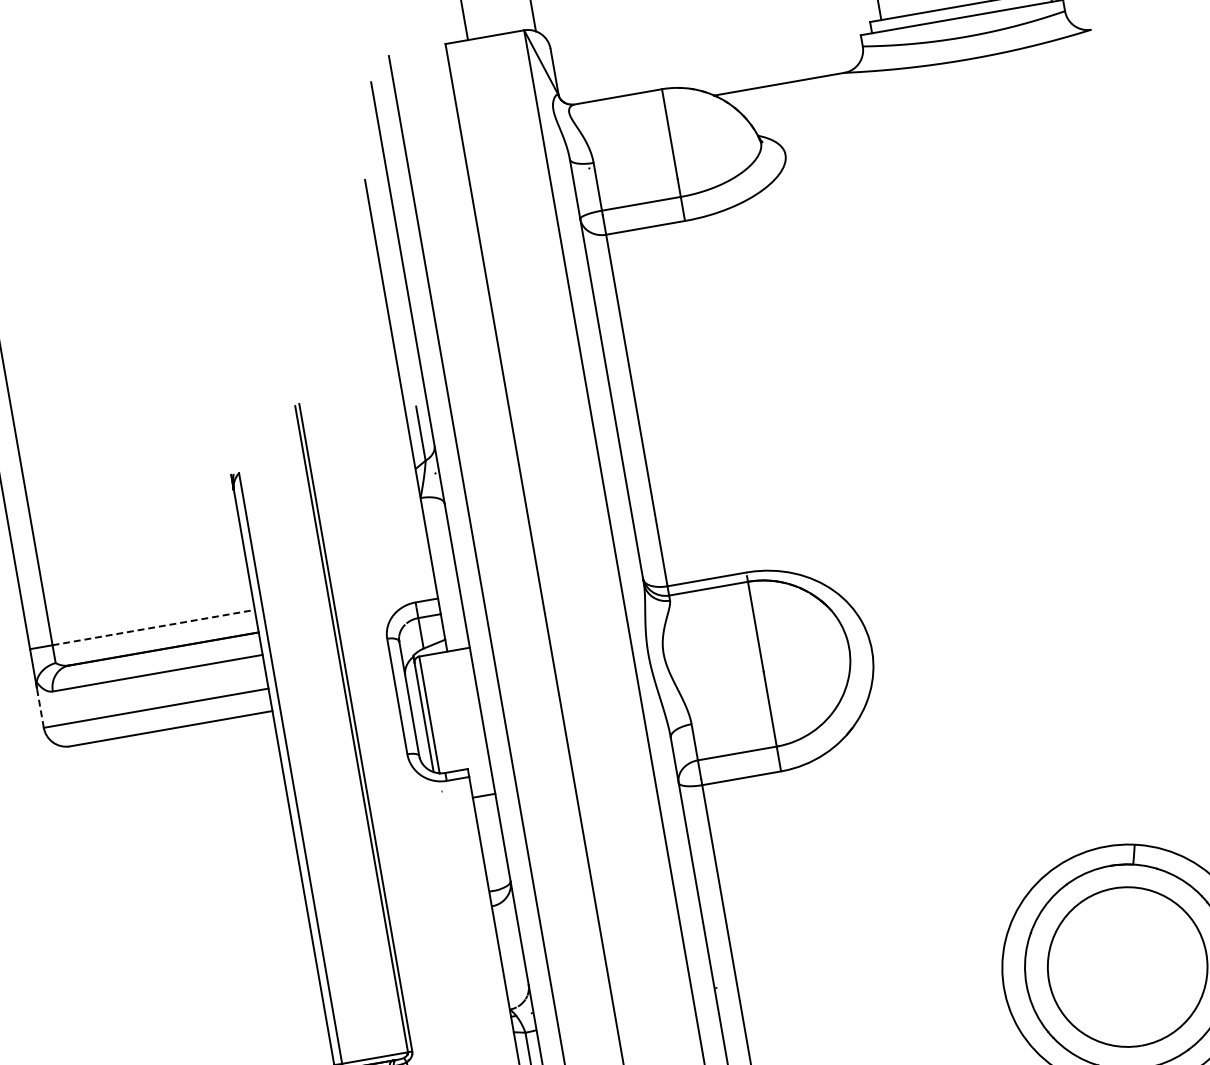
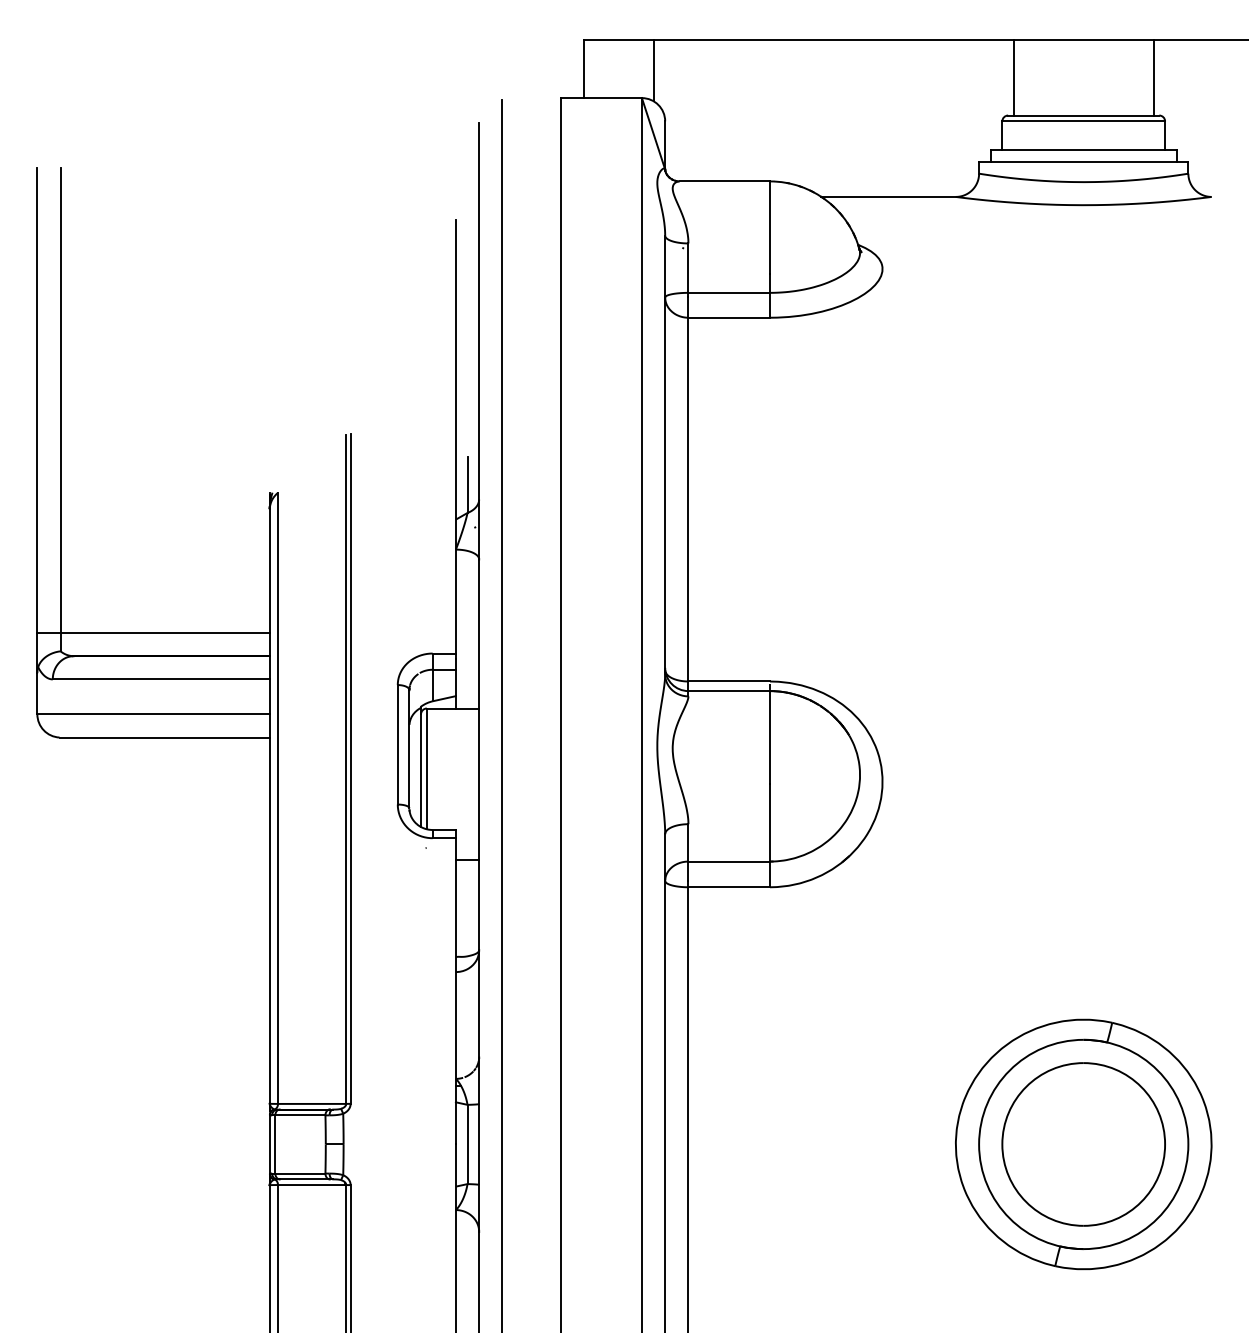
line: (153, 627) -> (165, 632), dashed -> solid
line: (40, 707) -> (37, 693), dashed -> solid

